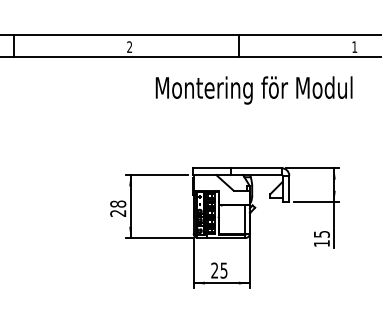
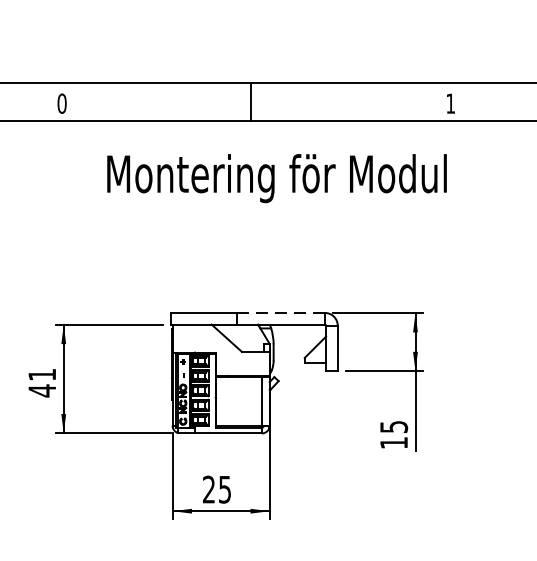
text: (129, 46) -> (61, 102), 2 -> 0
line: (256, 168) -> (281, 313), solid -> dashed
text: (118, 208) -> (42, 382), 28 -> 41

